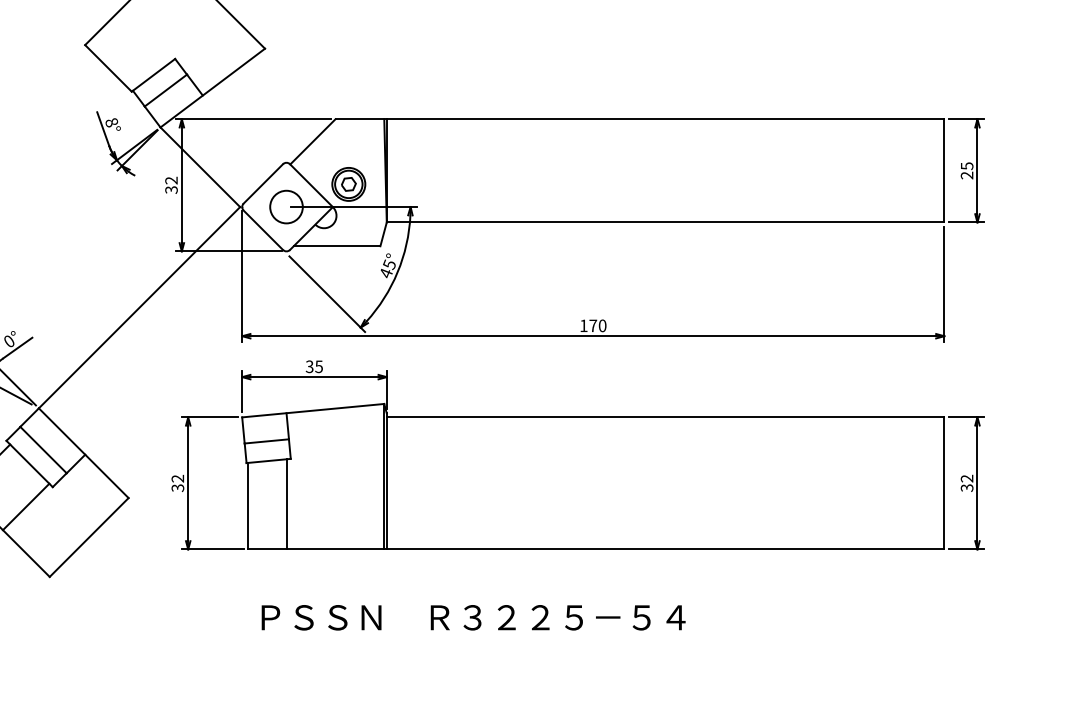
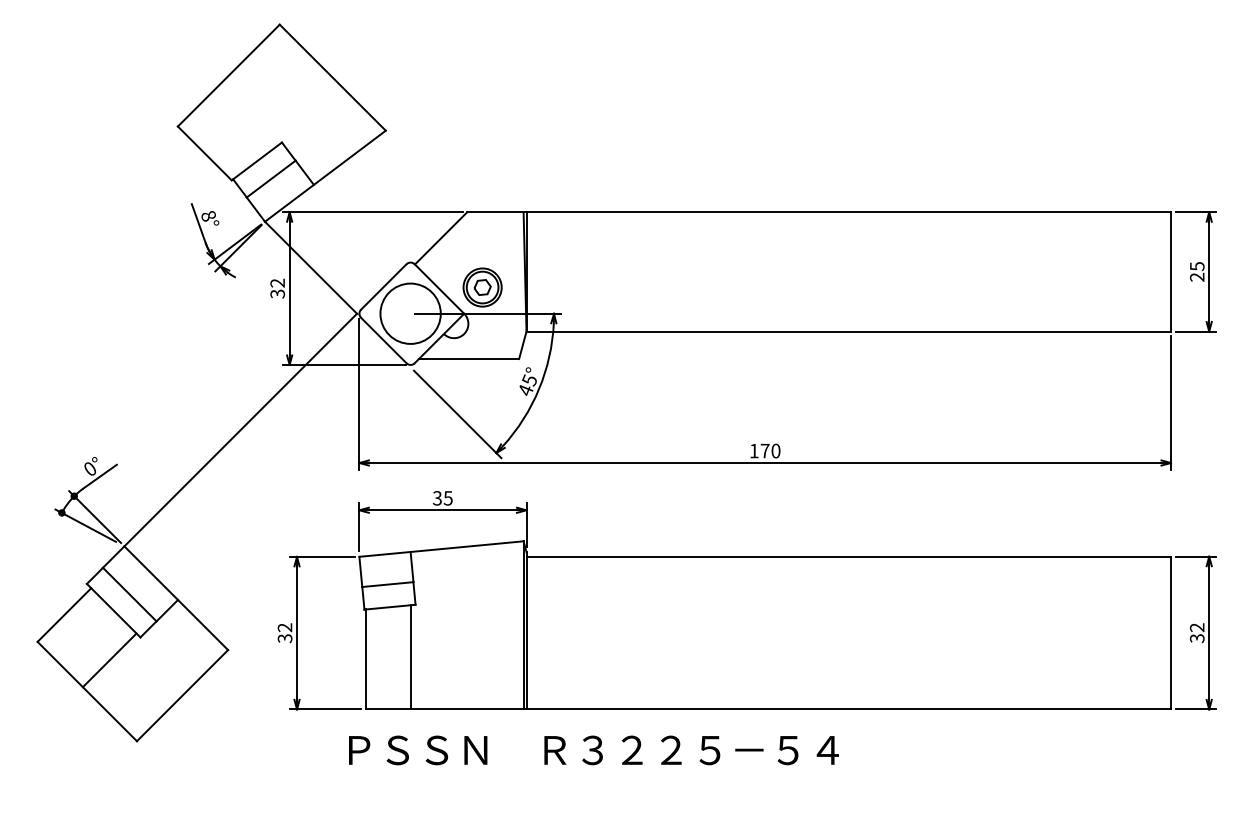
circle: (286, 206) -> (410, 313), size x1.6
text: (473, 617) -> (593, 750), moved

